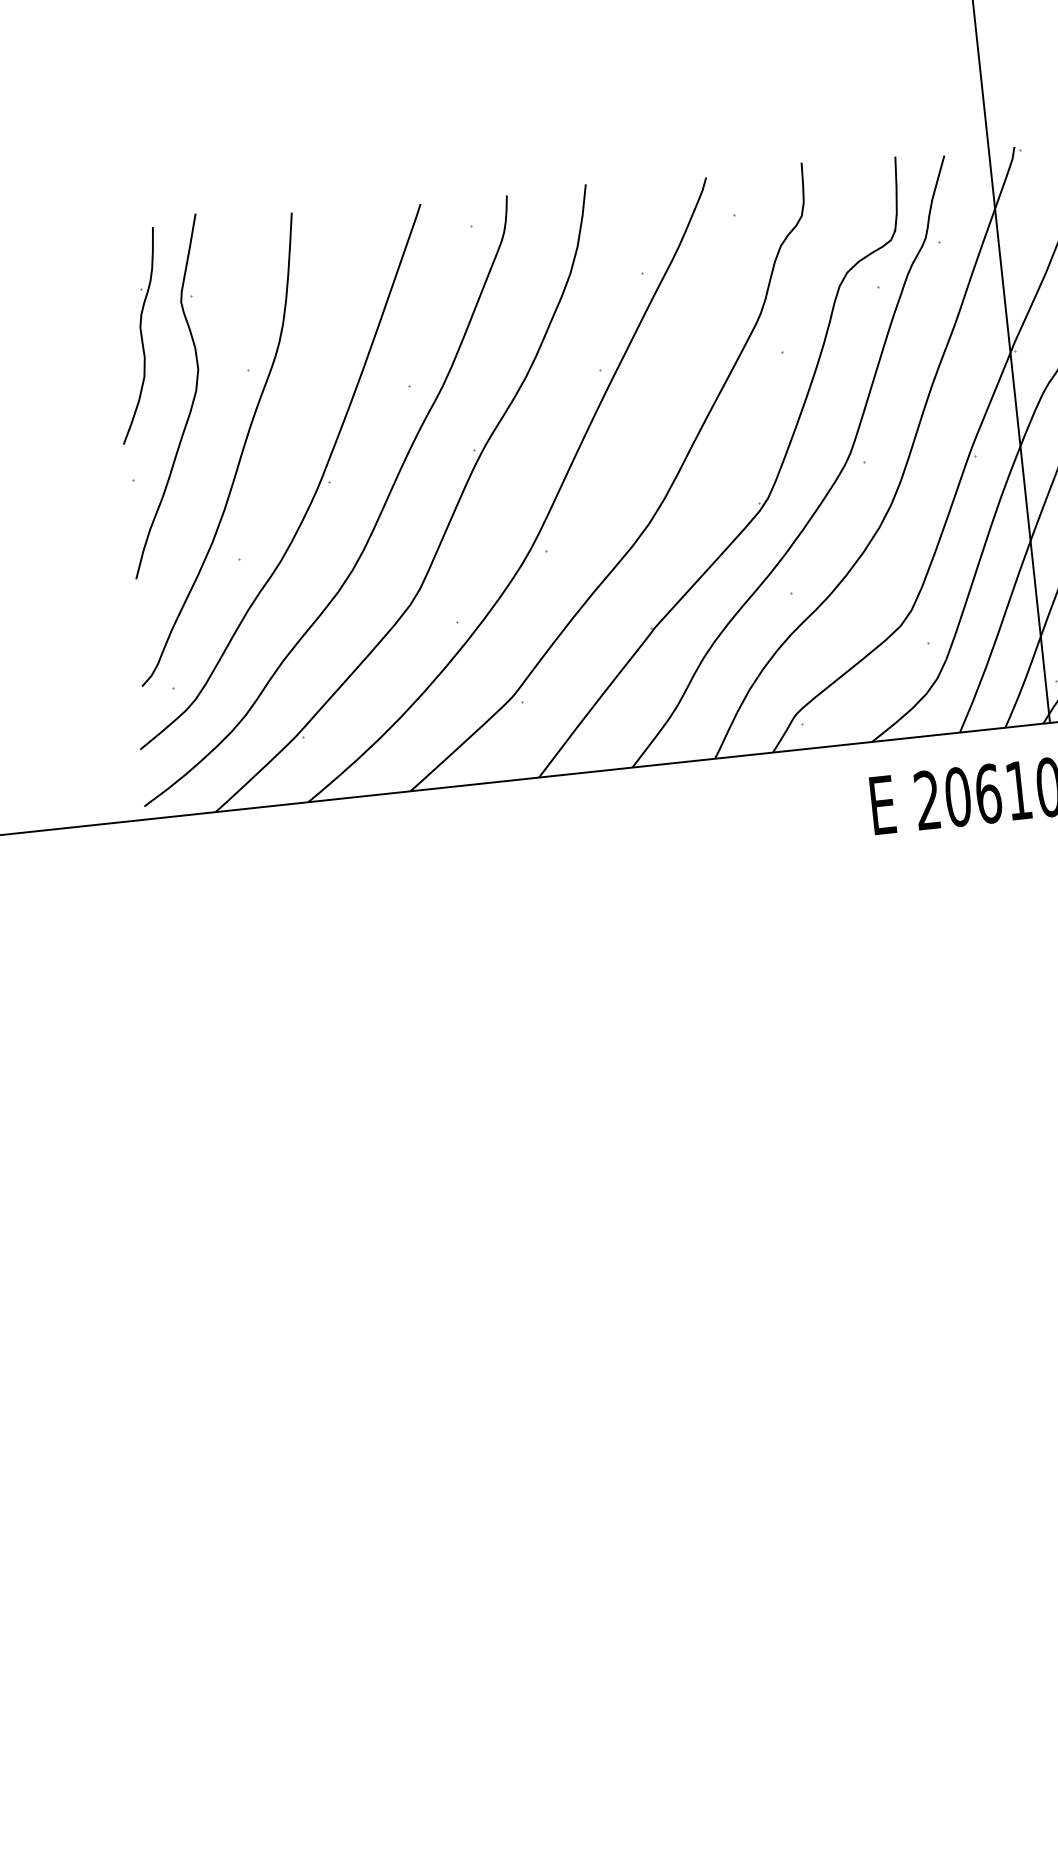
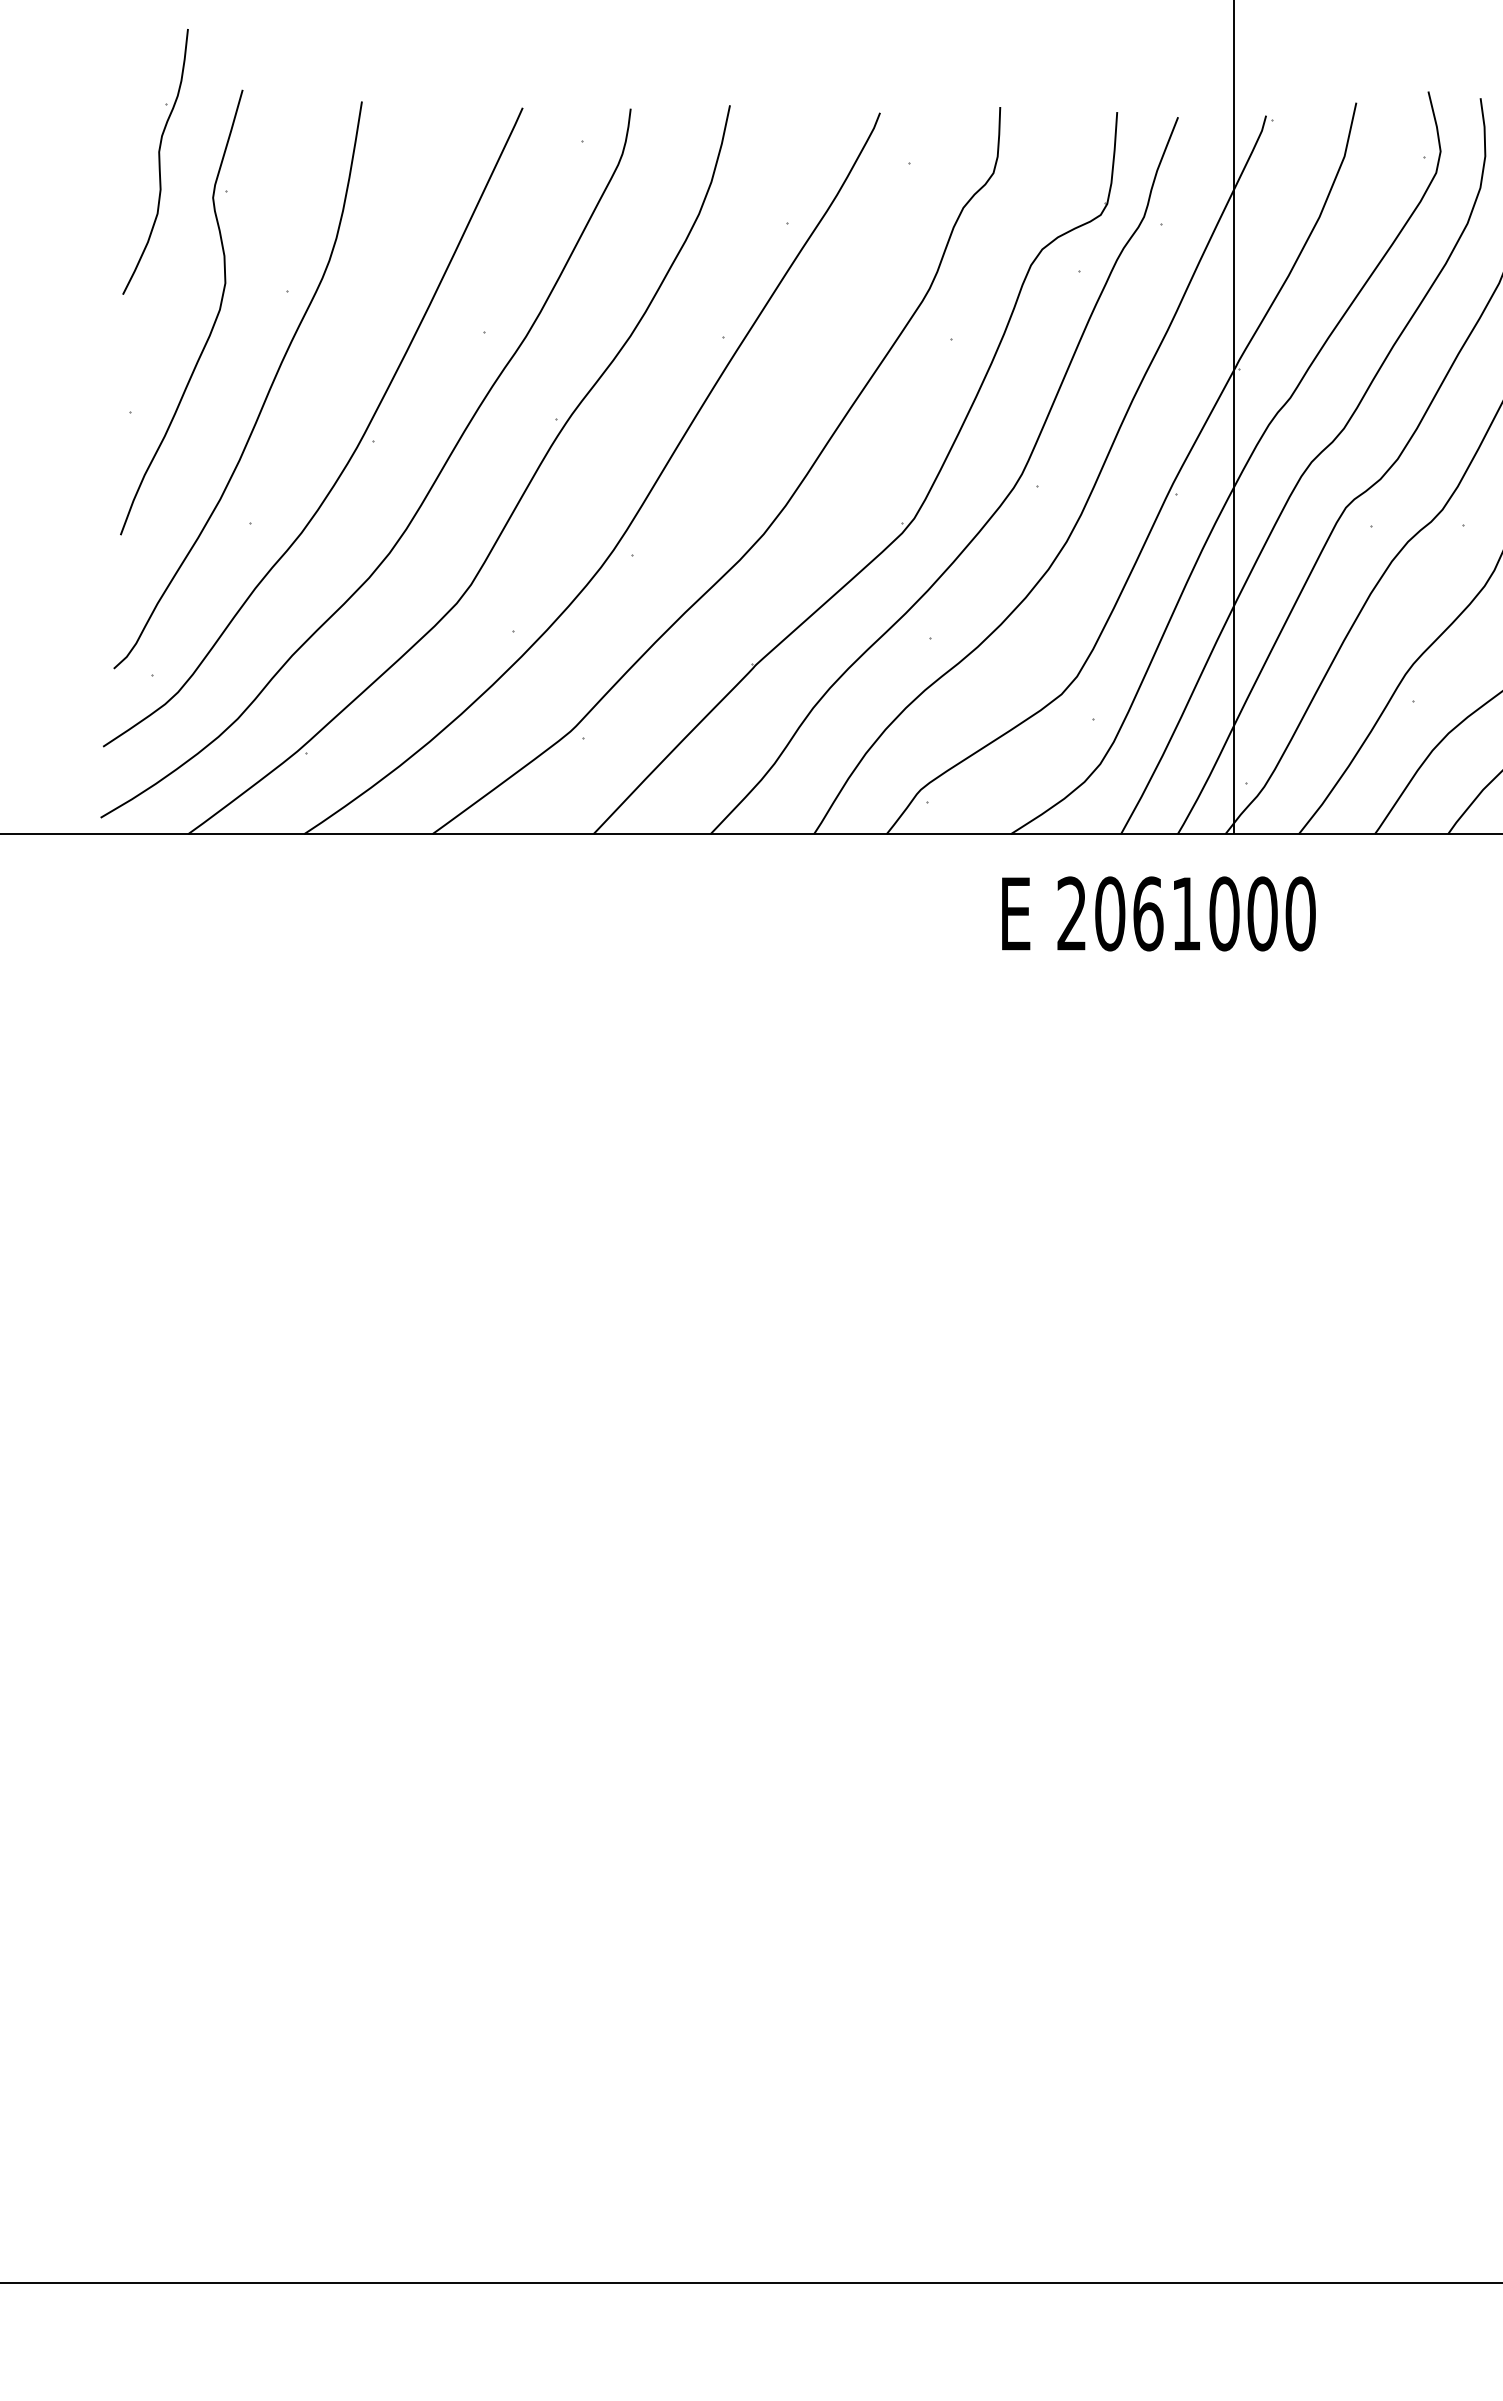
part: (138, 335) -> (155, 161), moved

